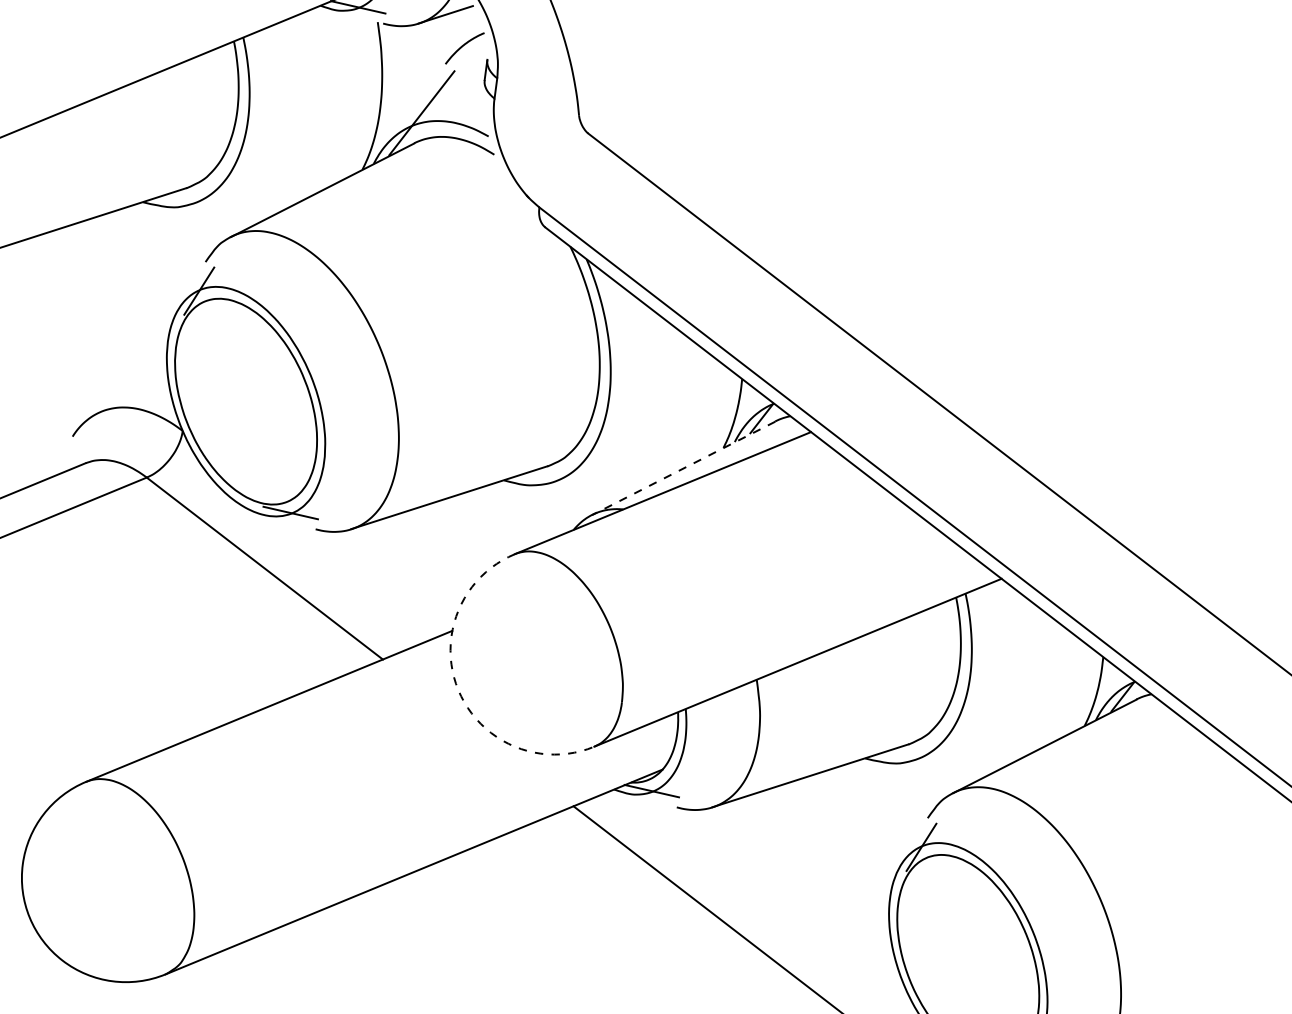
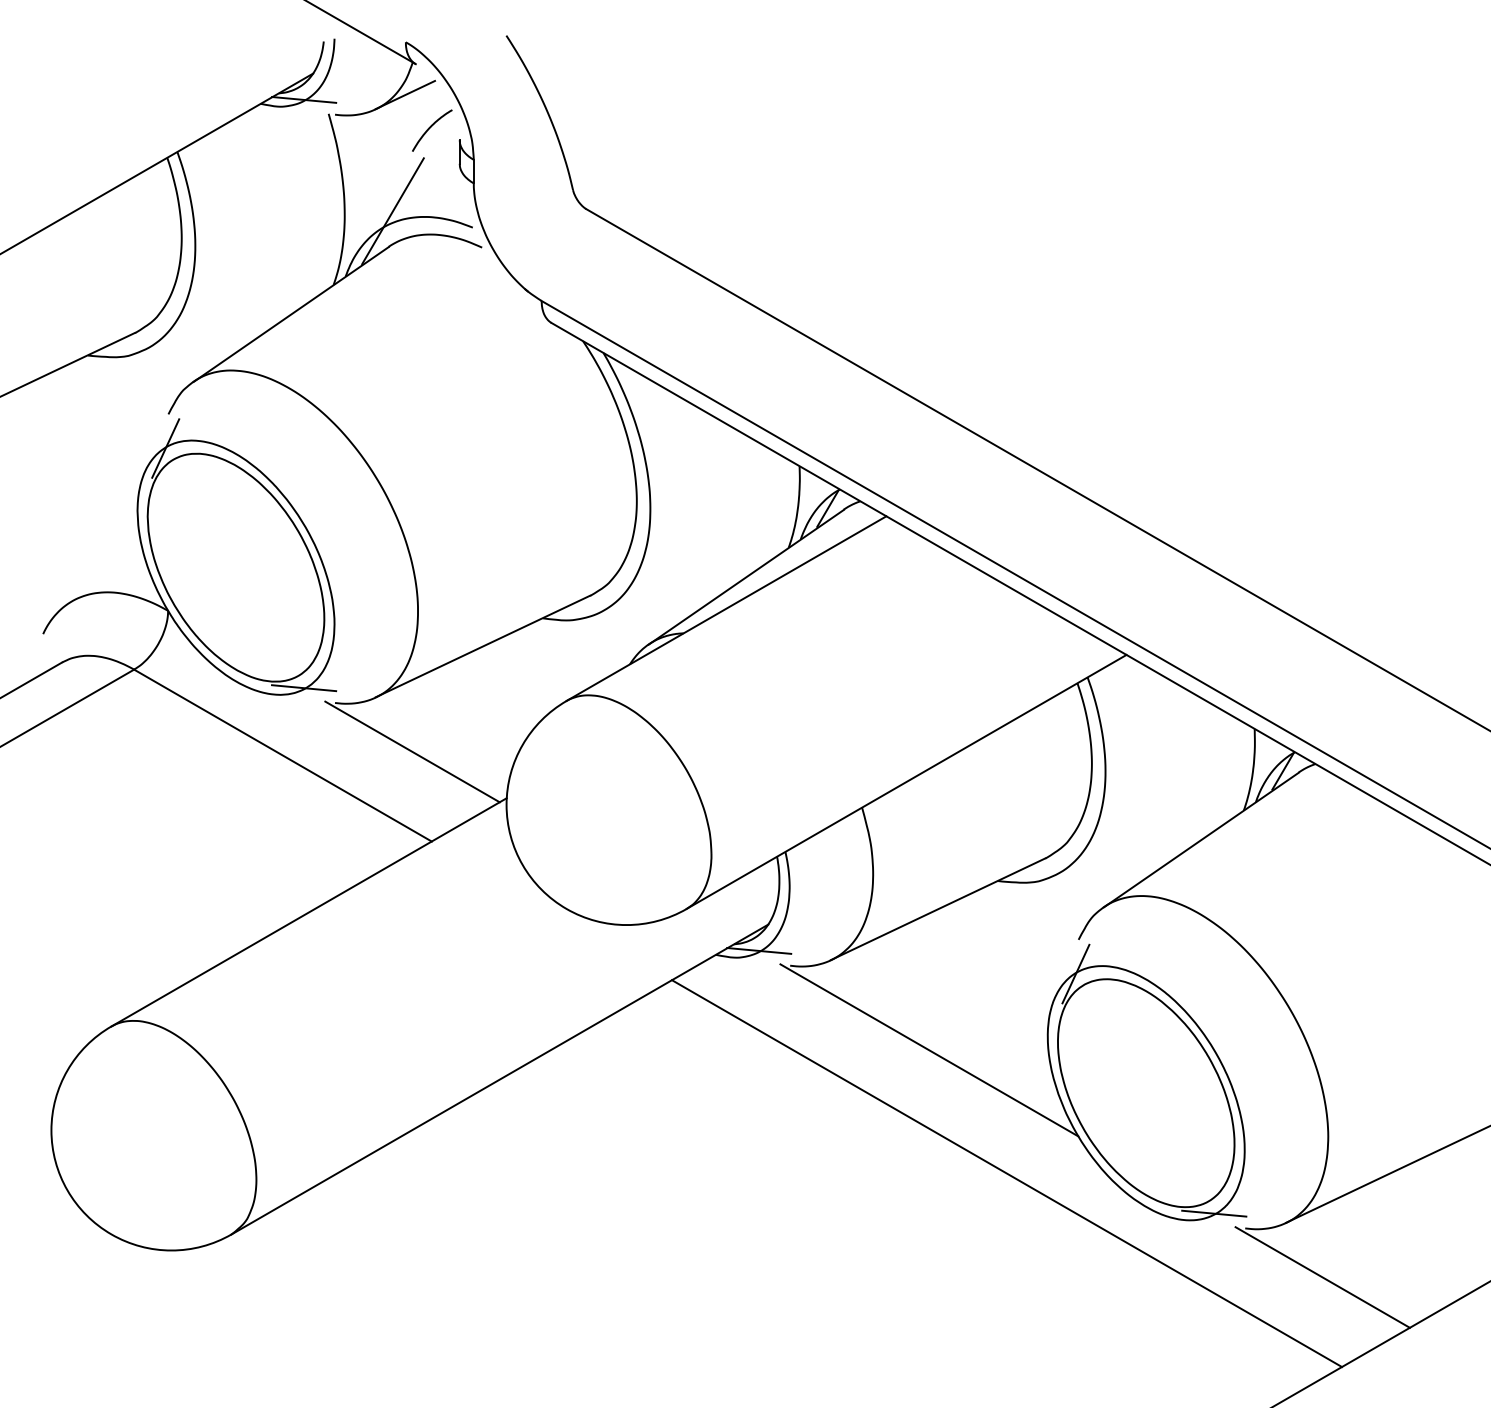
line: (683, 468) -> (746, 577), dashed -> solid
line: (376, 579) -> (412, 751), added
arc: (458, 690) -> (522, 865), dashed -> solid
line: (786, 896) -> (929, 1050), added

